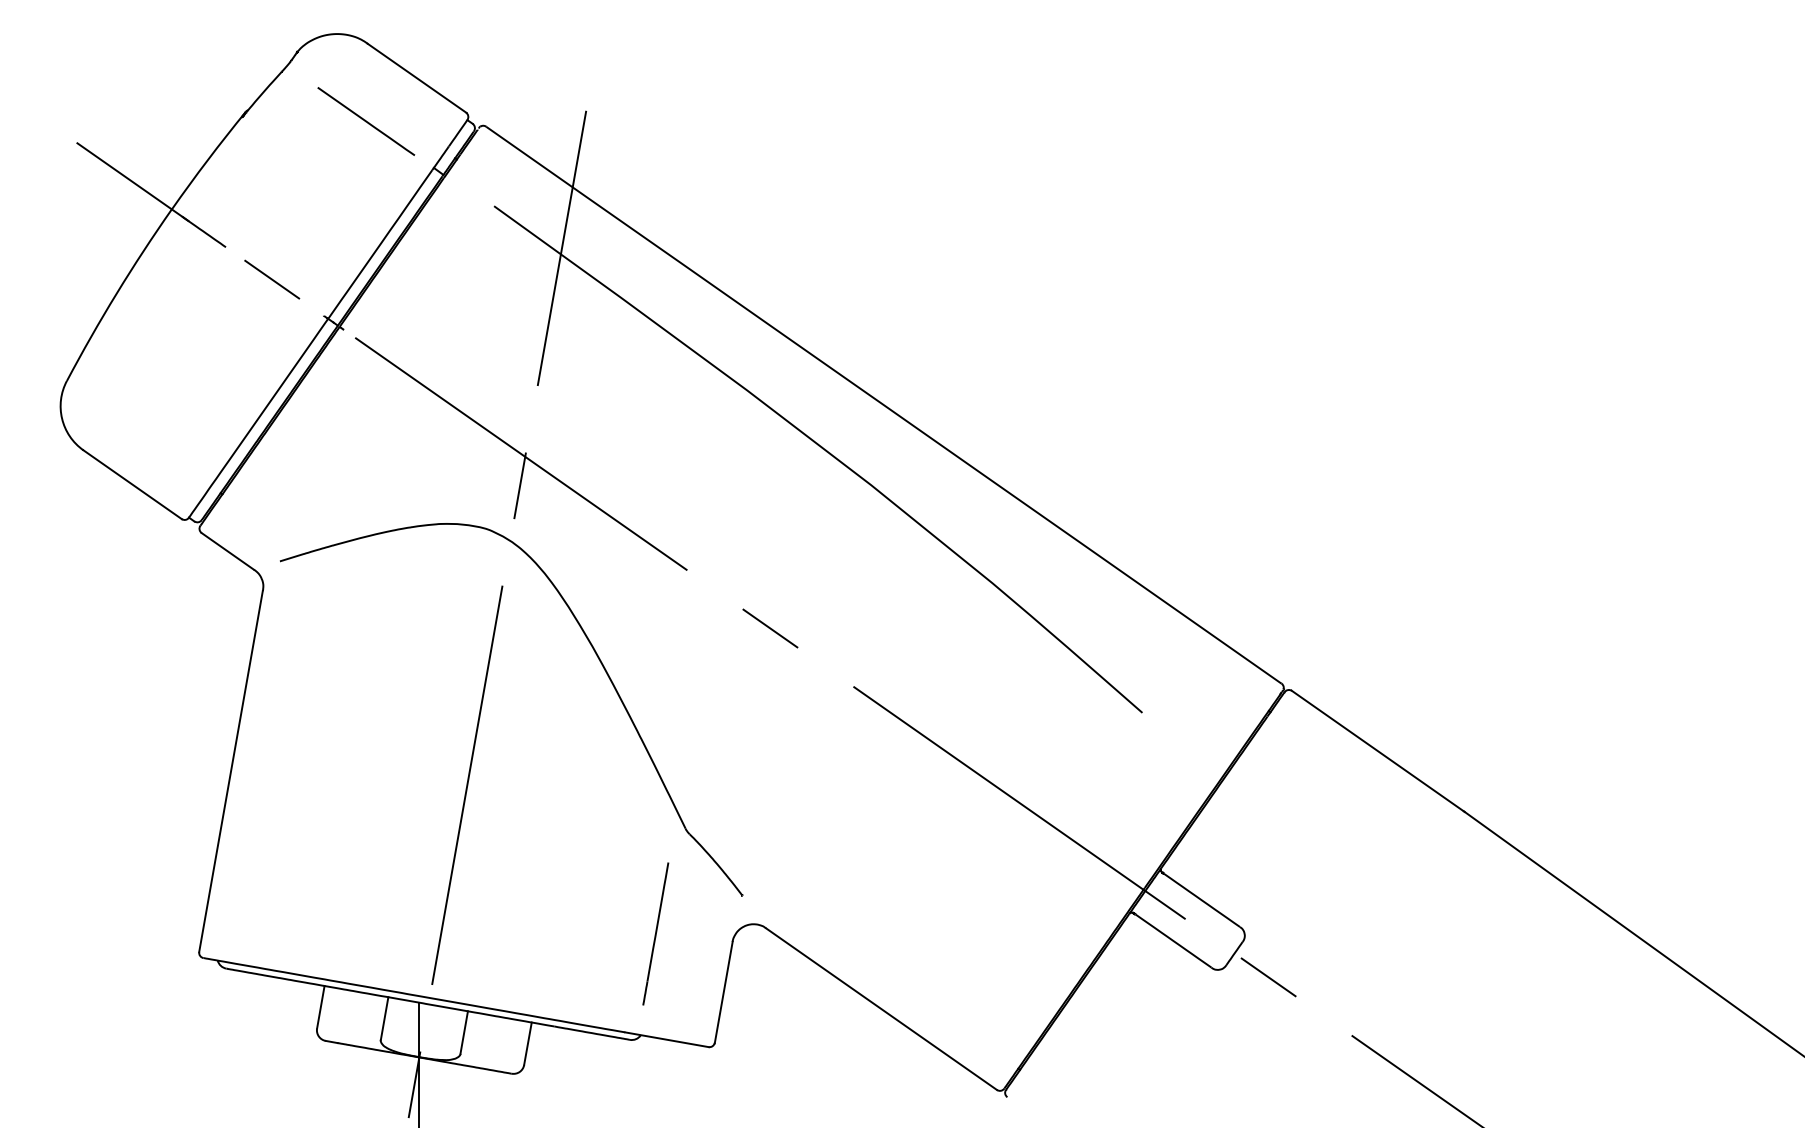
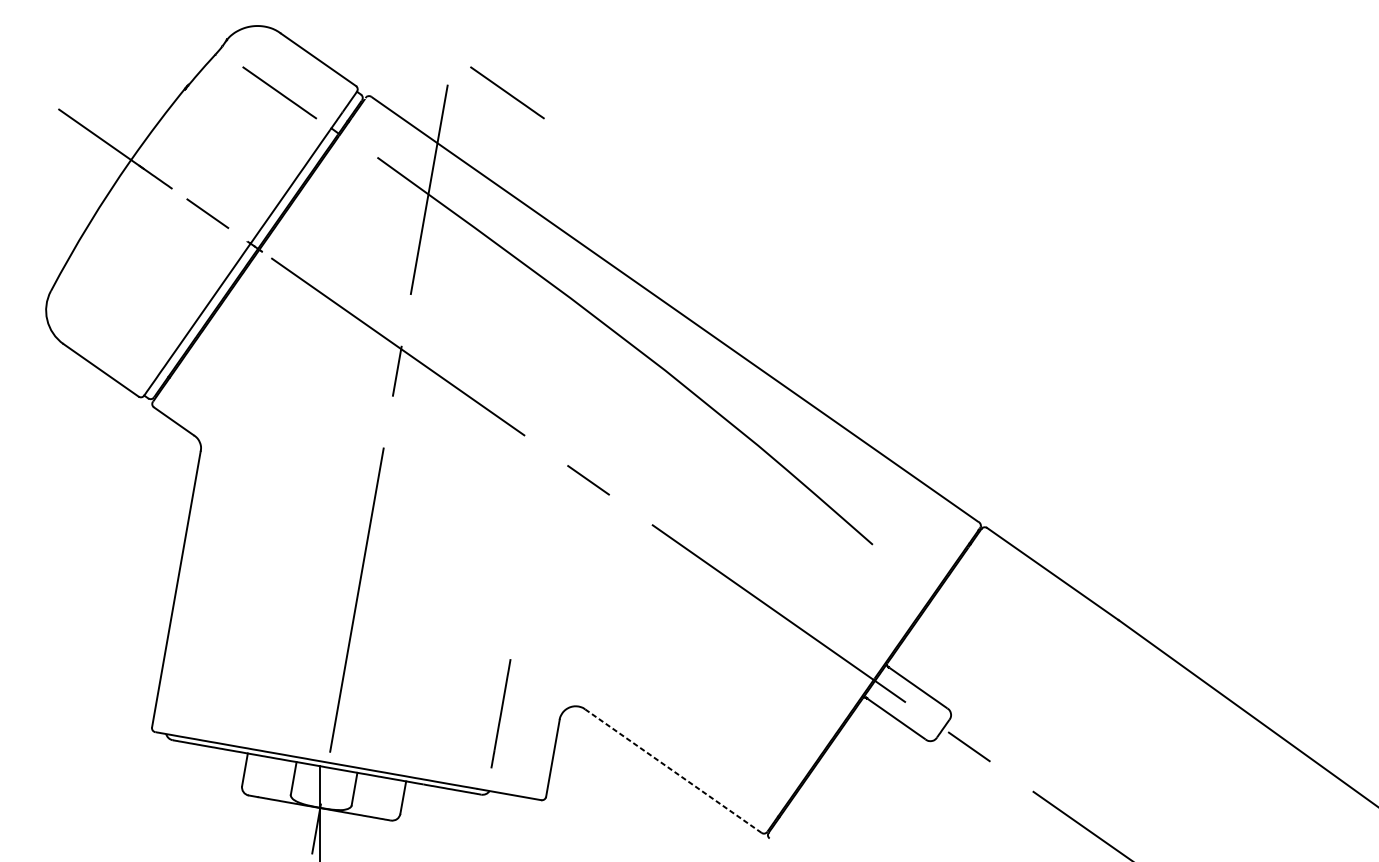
line: (664, 121) -> (507, 92), added
part: (596, 656) -> (455, 501), removed
line: (881, 1009) -> (673, 771), solid -> dashed

